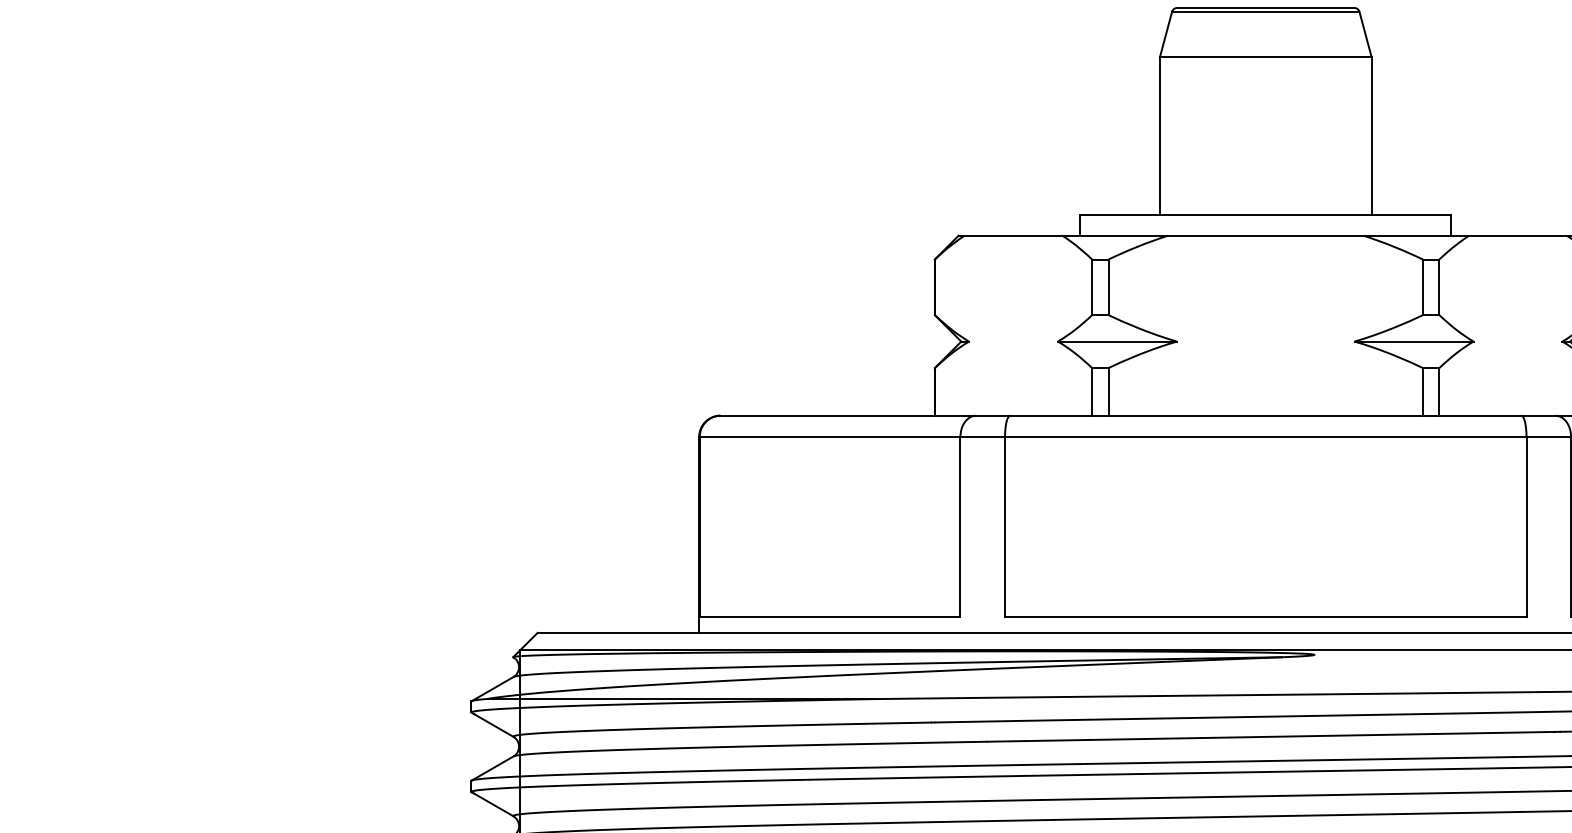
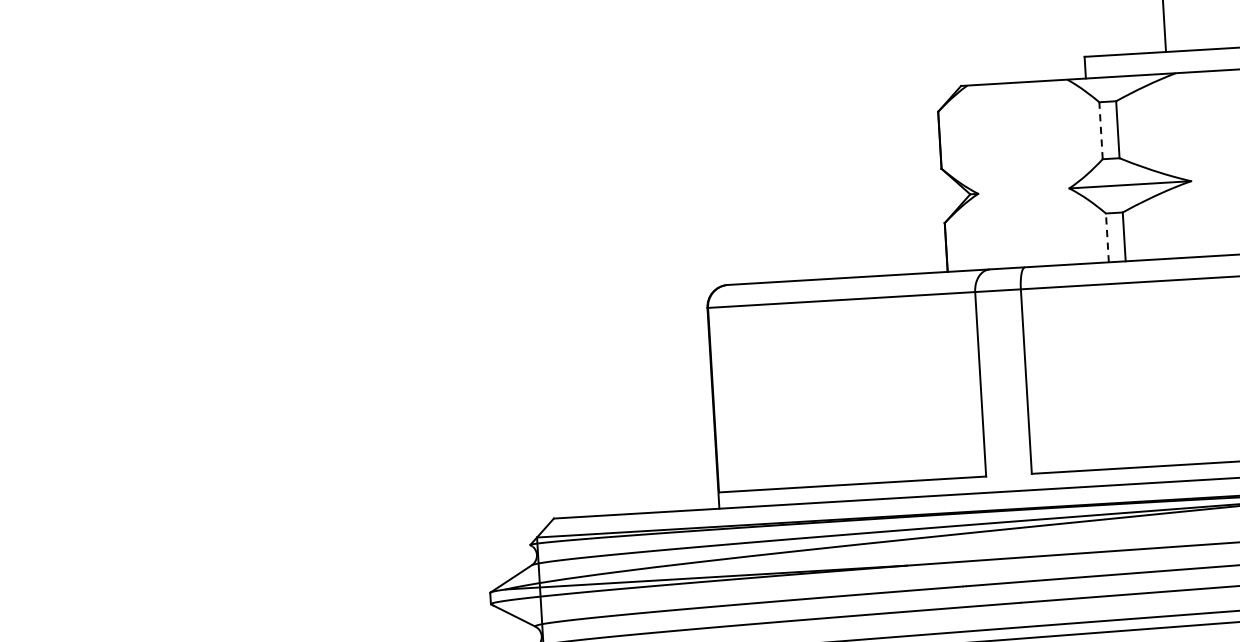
line: (1092, 287) -> (1101, 130), solid -> dashed
line: (1092, 391) -> (1107, 237), solid -> dashed

